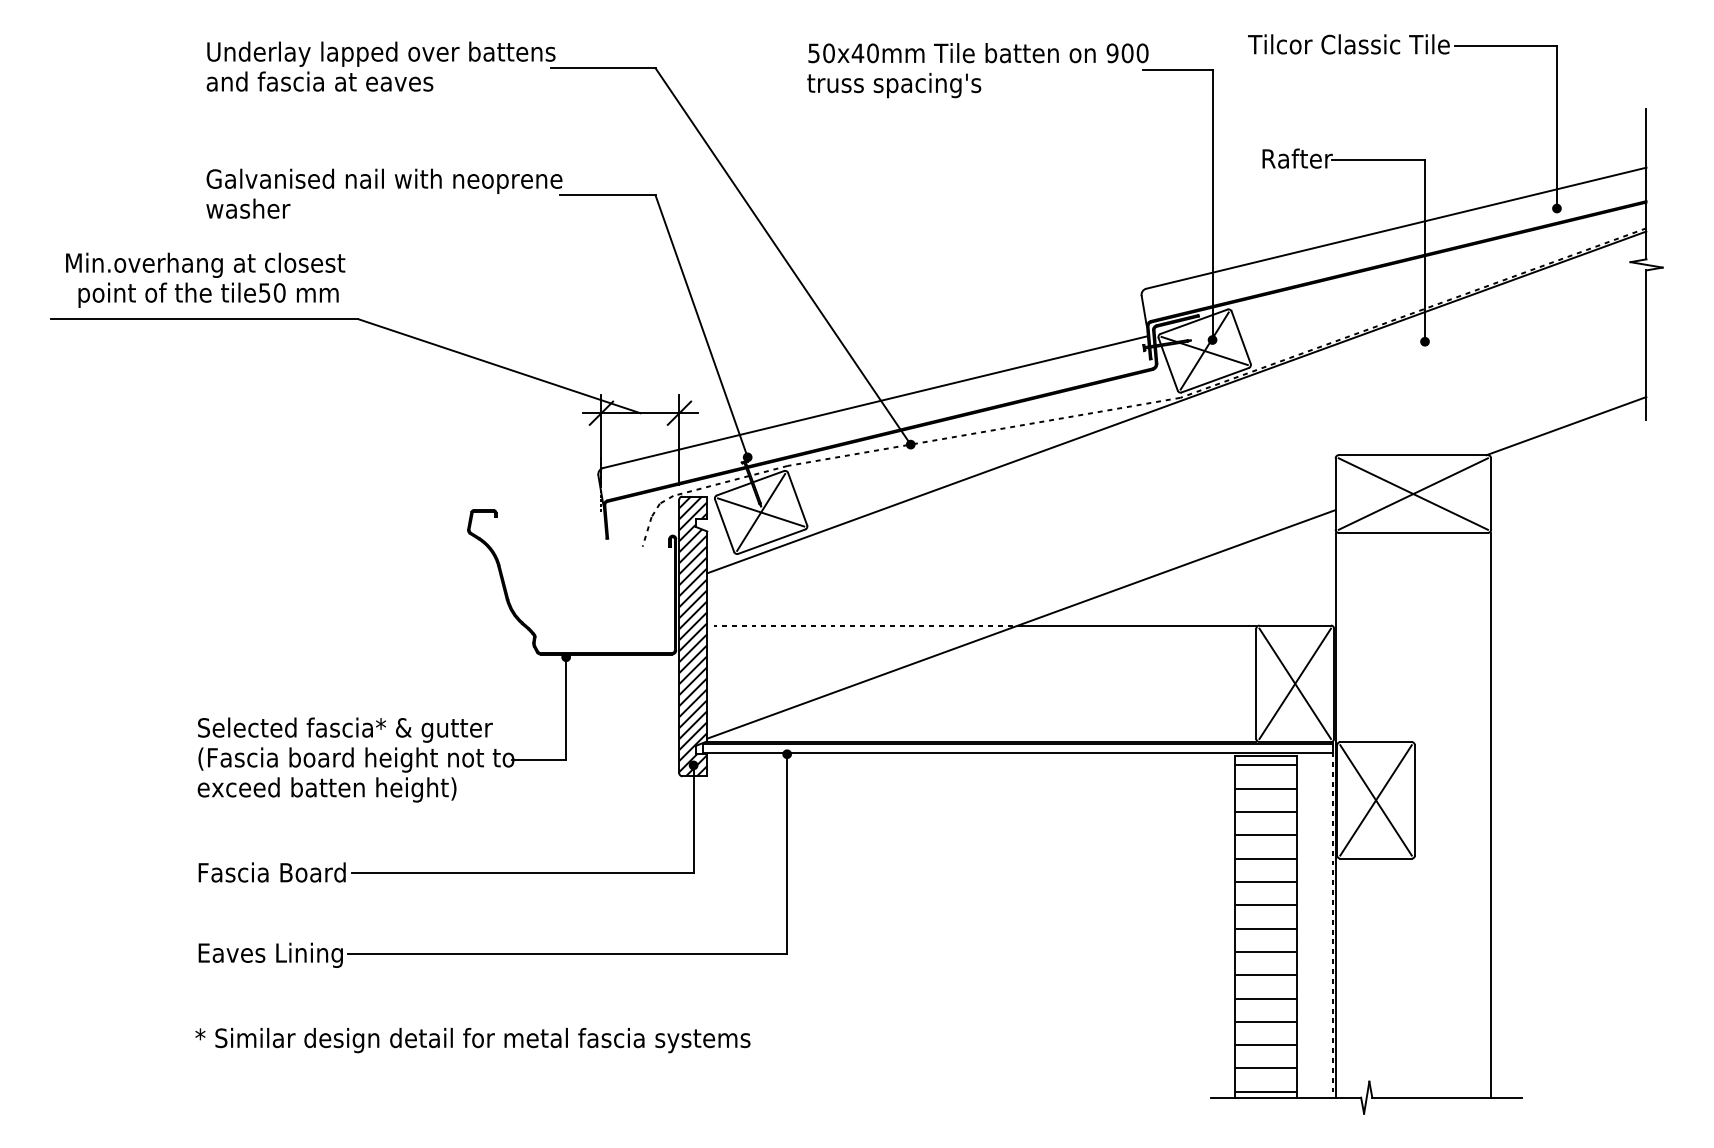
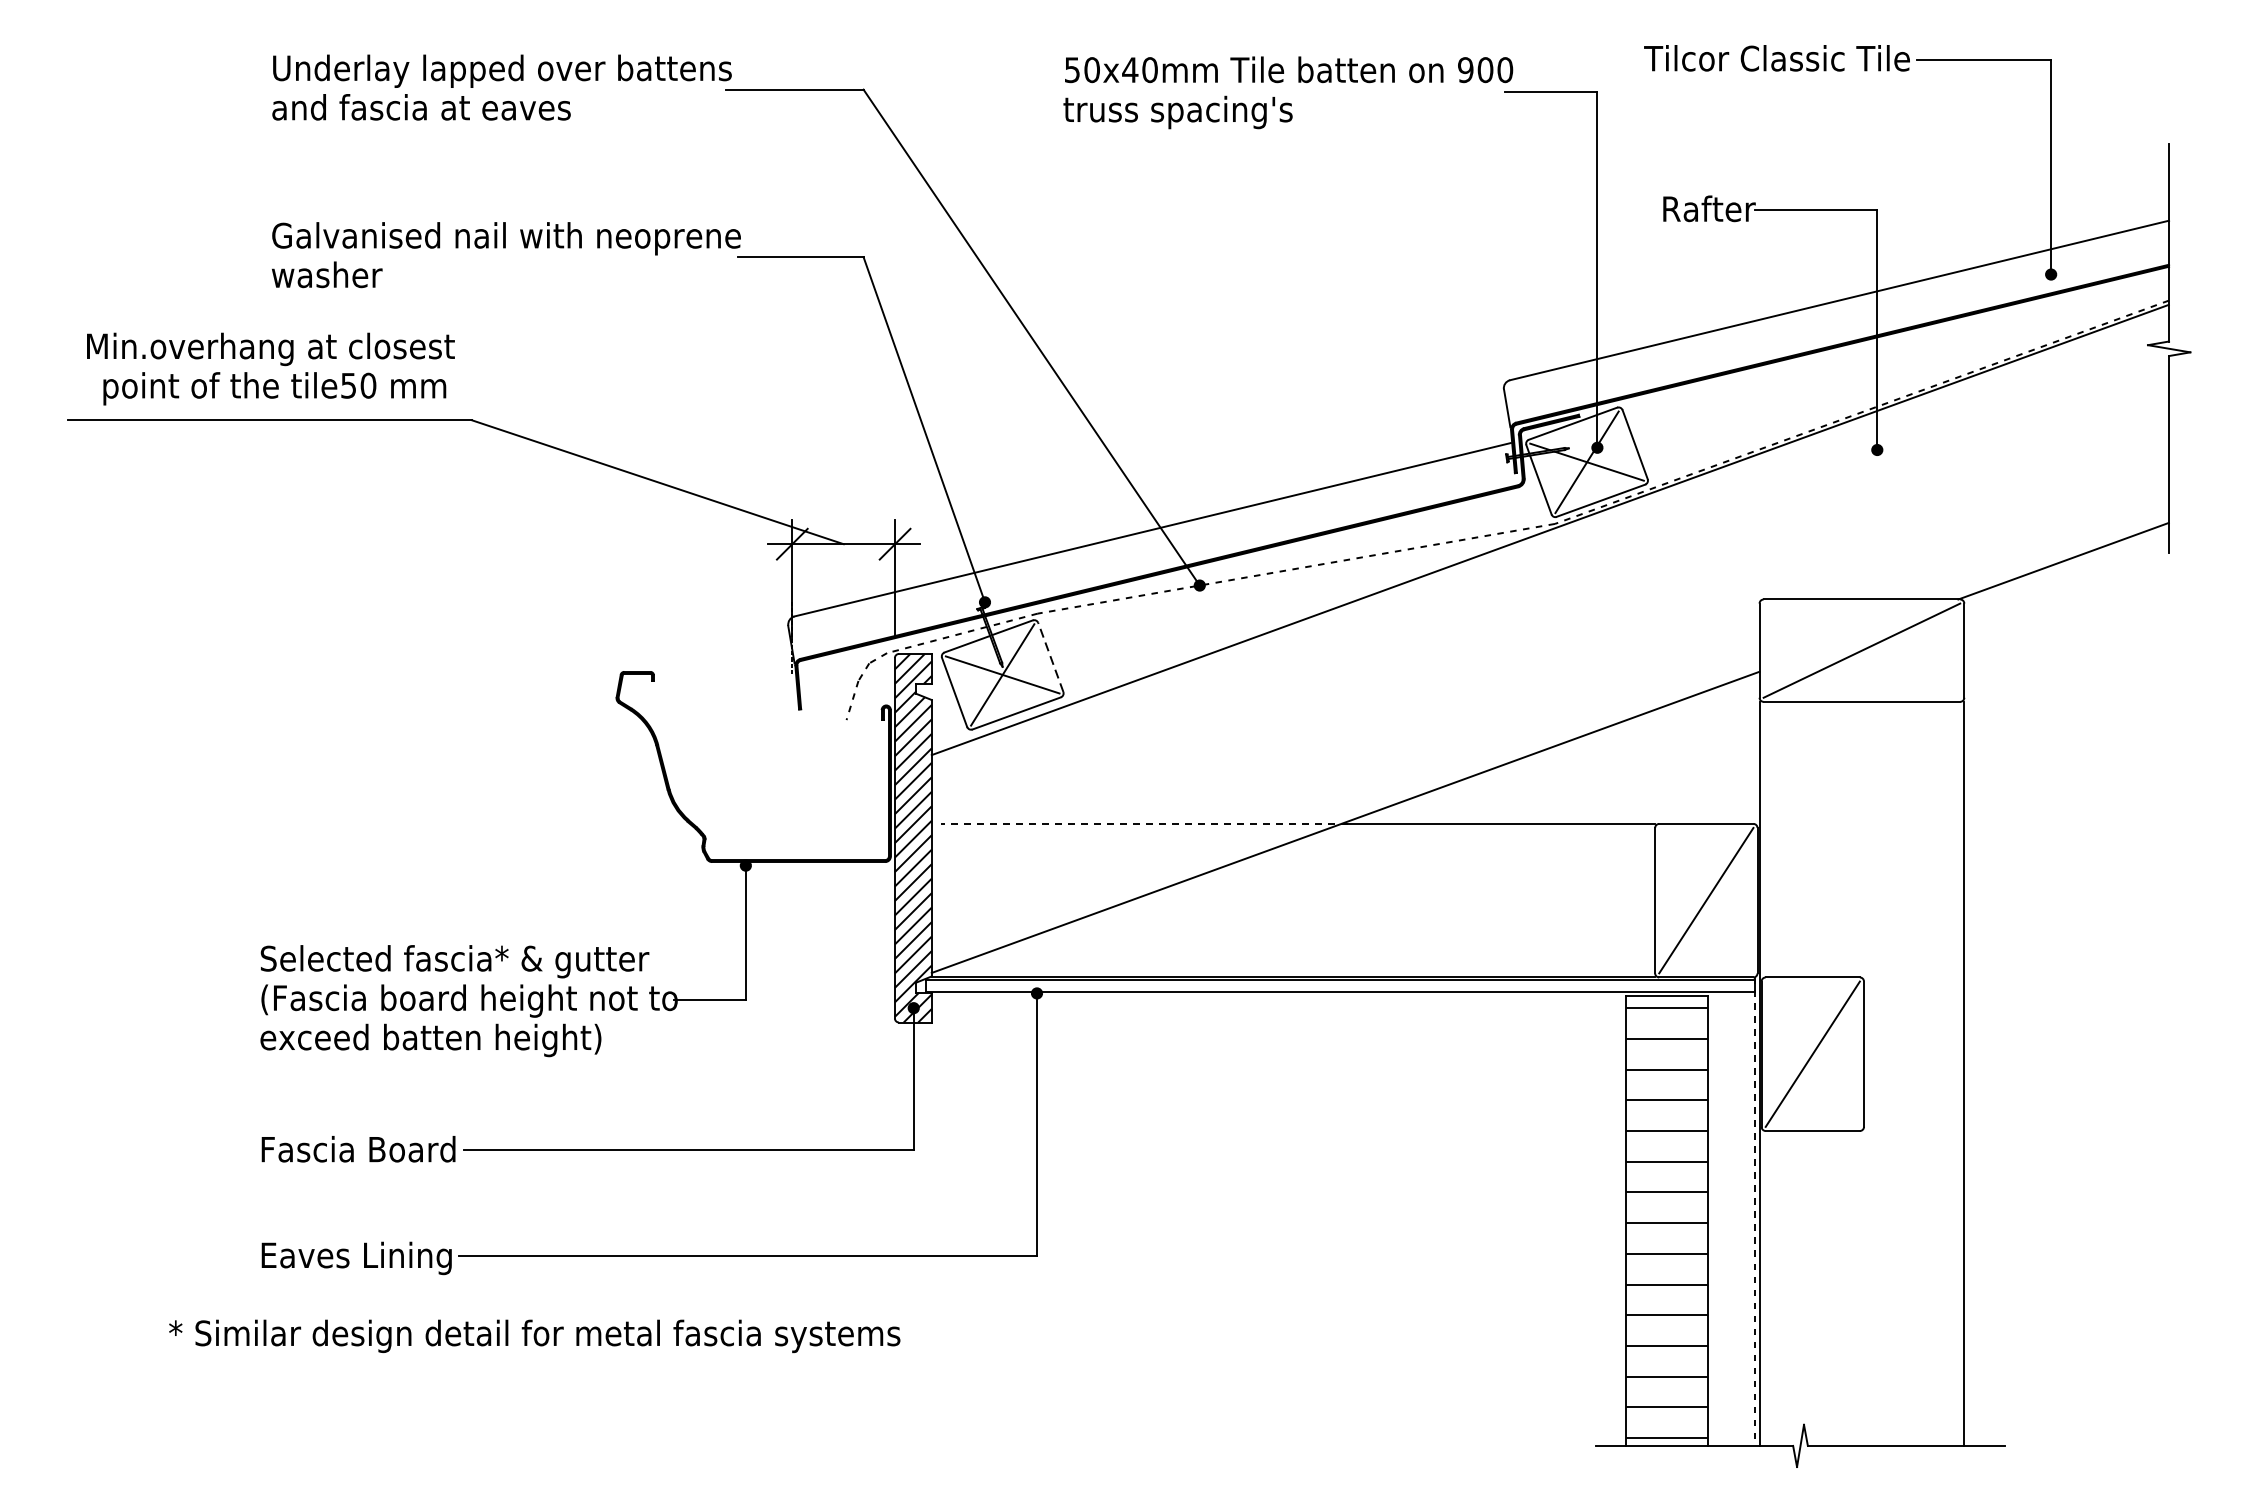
line: (1412, 493) -> (1860, 649), removed
line: (797, 499) -> (1050, 657), solid -> dashed
line: (1294, 683) -> (1705, 900), removed
line: (1375, 800) -> (1812, 1054), removed
text: (472, 1040) -> (534, 1336), moved

